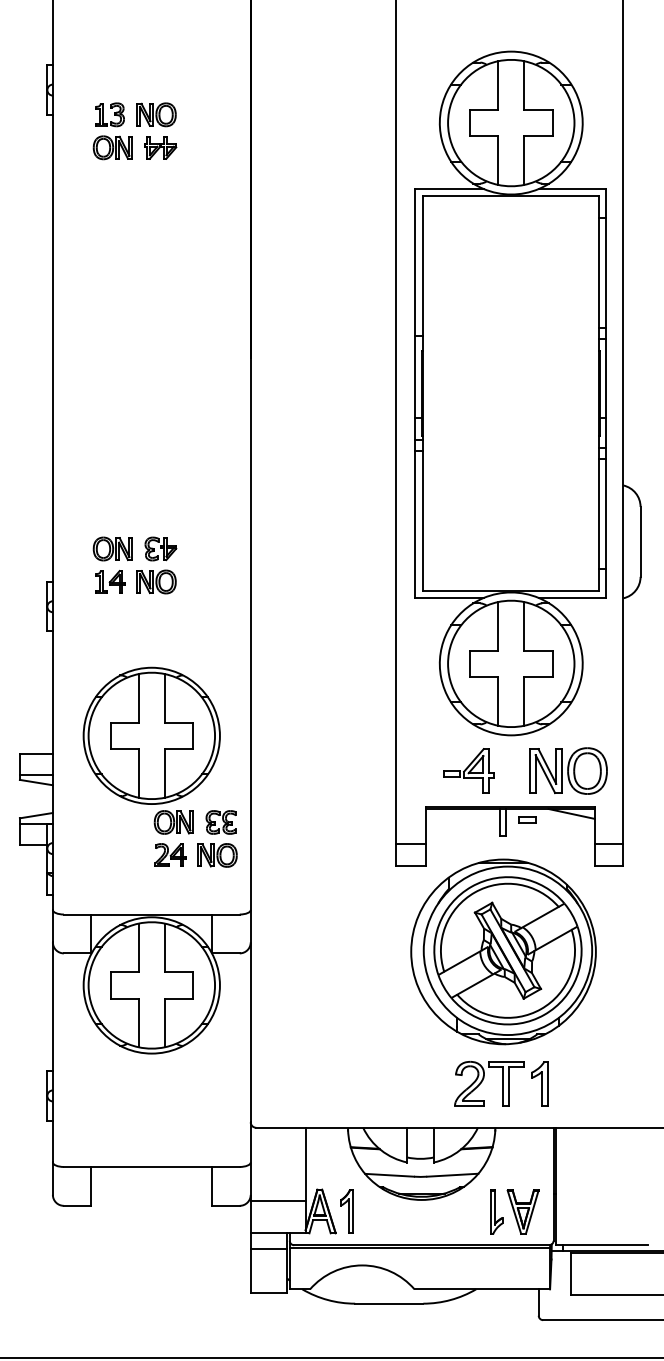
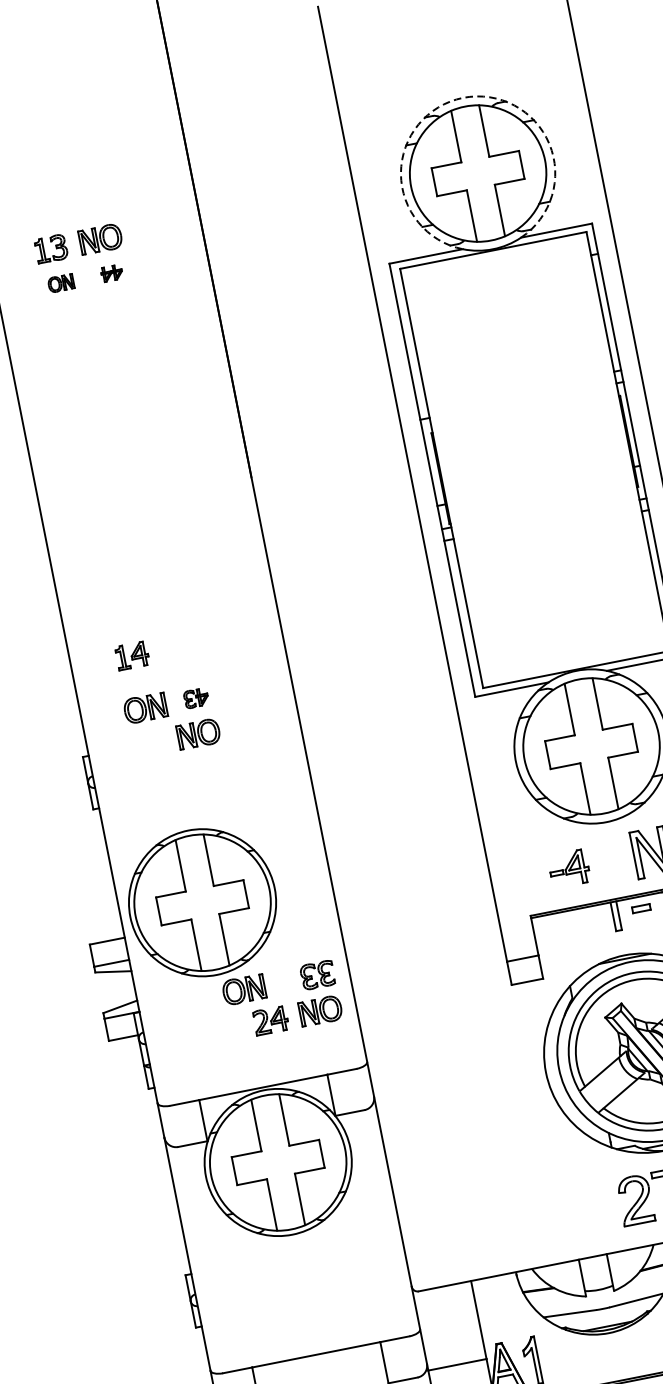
arc: (511, 51) -> (463, 97), solid -> dashed
part: (112, 147) -> (60, 283), size x0.6
part: (160, 147) -> (111, 273), size x0.6
part: (160, 548) -> (195, 697), size x0.7
part: (110, 581) -> (132, 655), moved
part: (151, 750) -> (205, 918), moved
part: (468, 770) -> (568, 868), size x0.7

